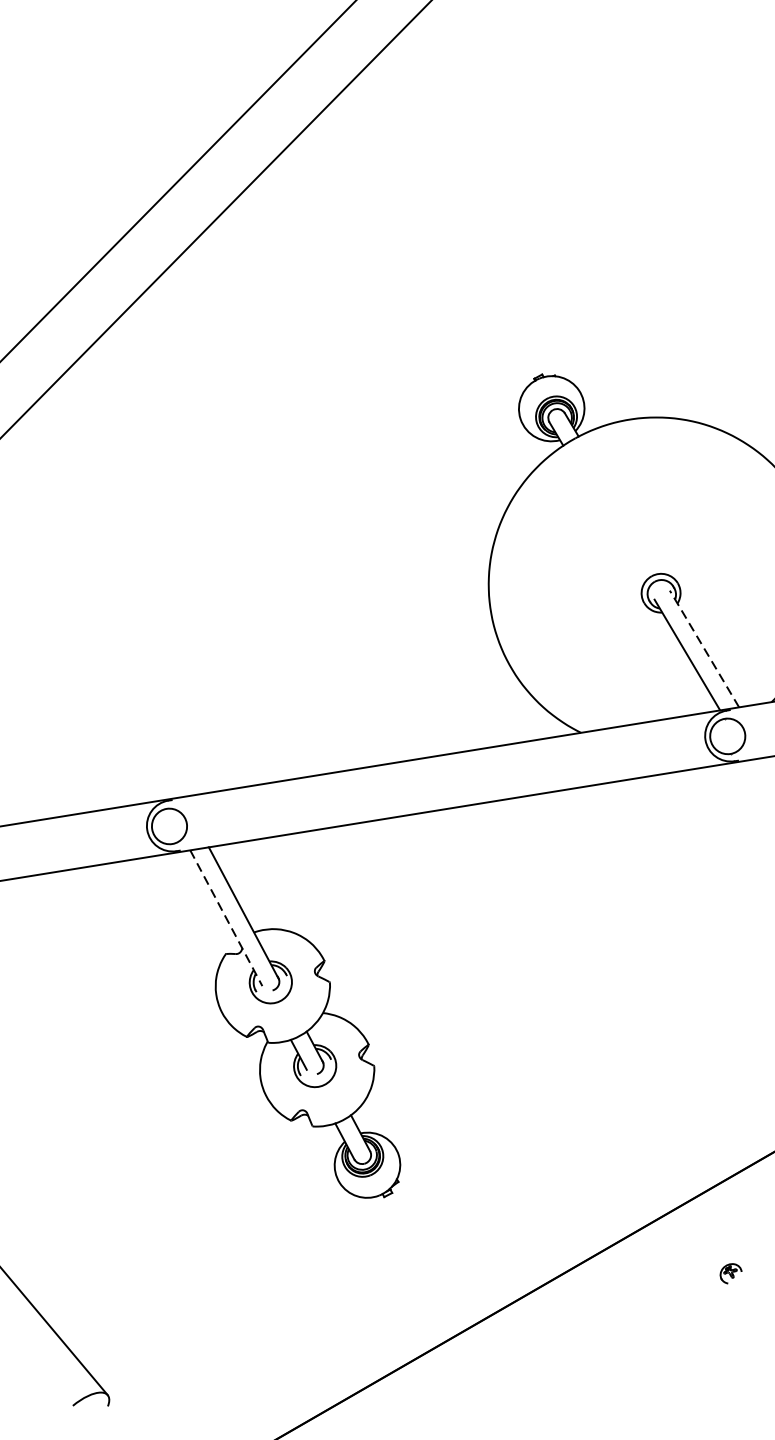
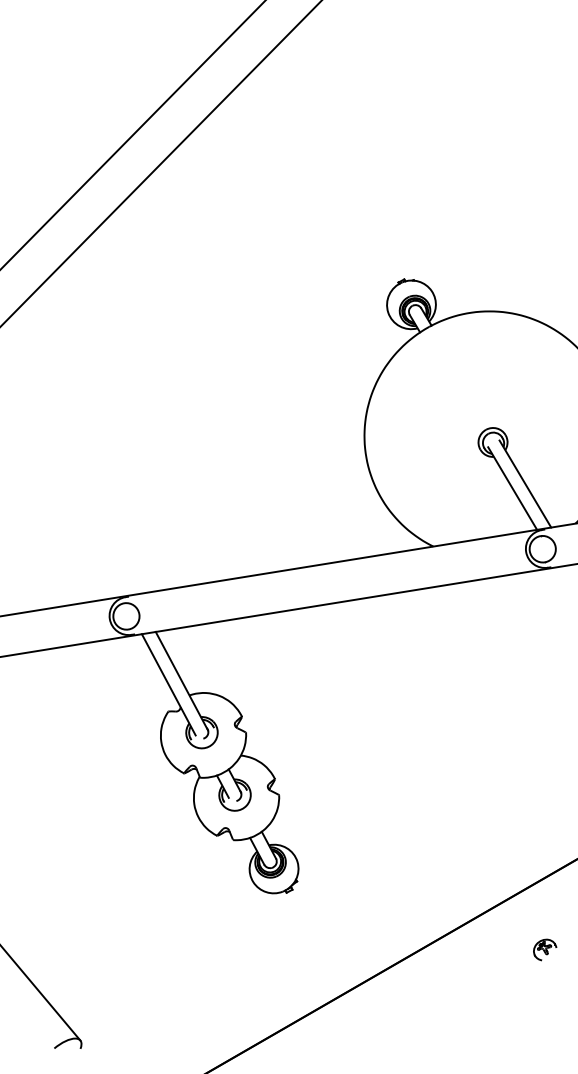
line: (704, 649) -> (525, 484), dashed -> solid
line: (227, 919) -> (169, 685), dashed -> solid
part: (731, 1273) -> (545, 949), size x1.43

